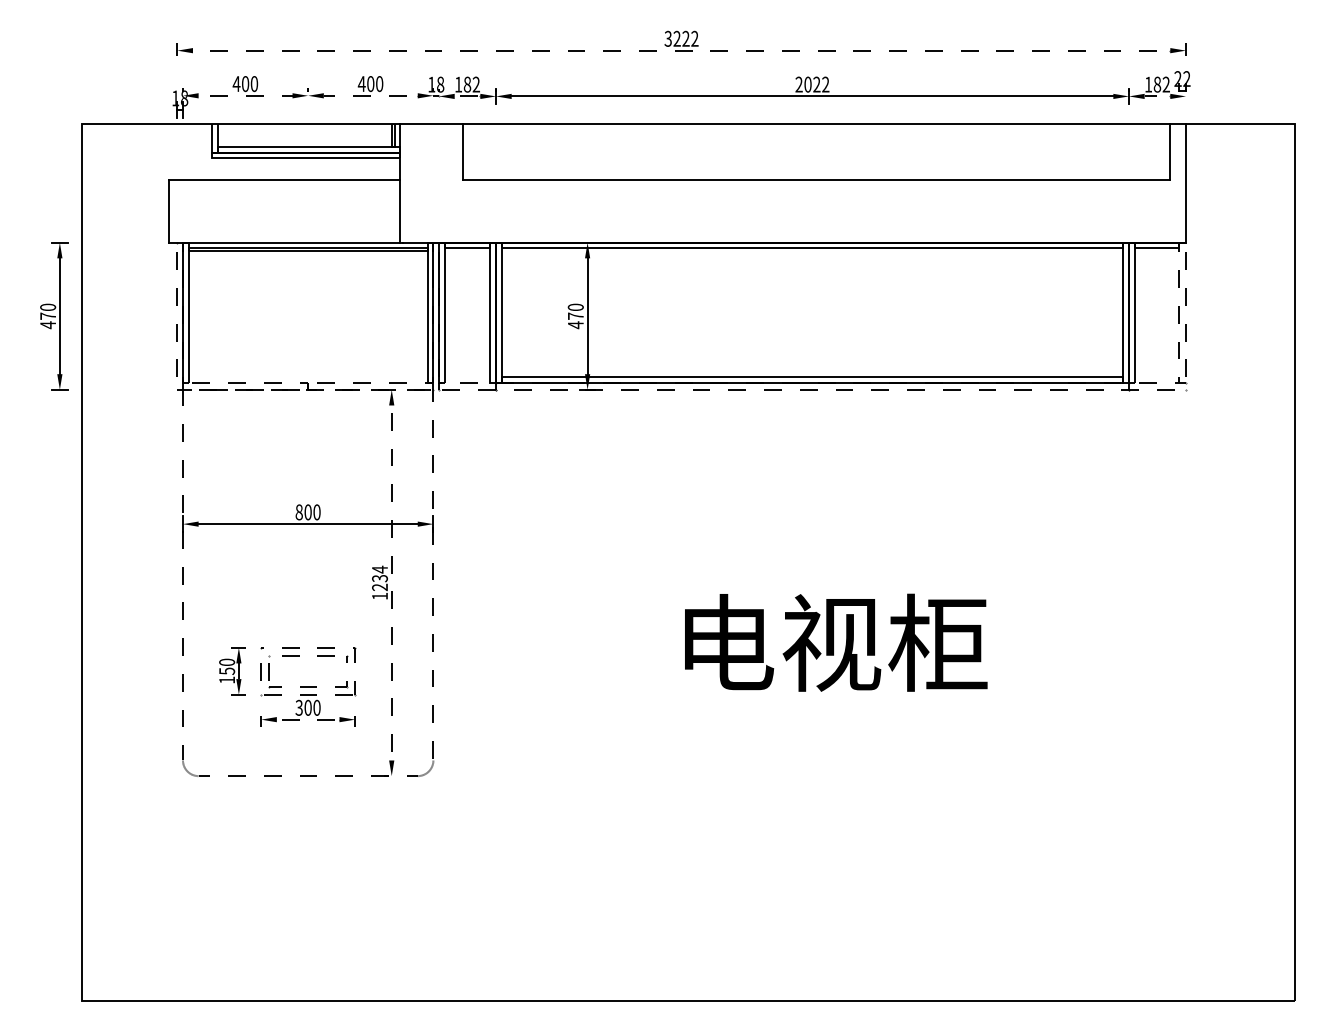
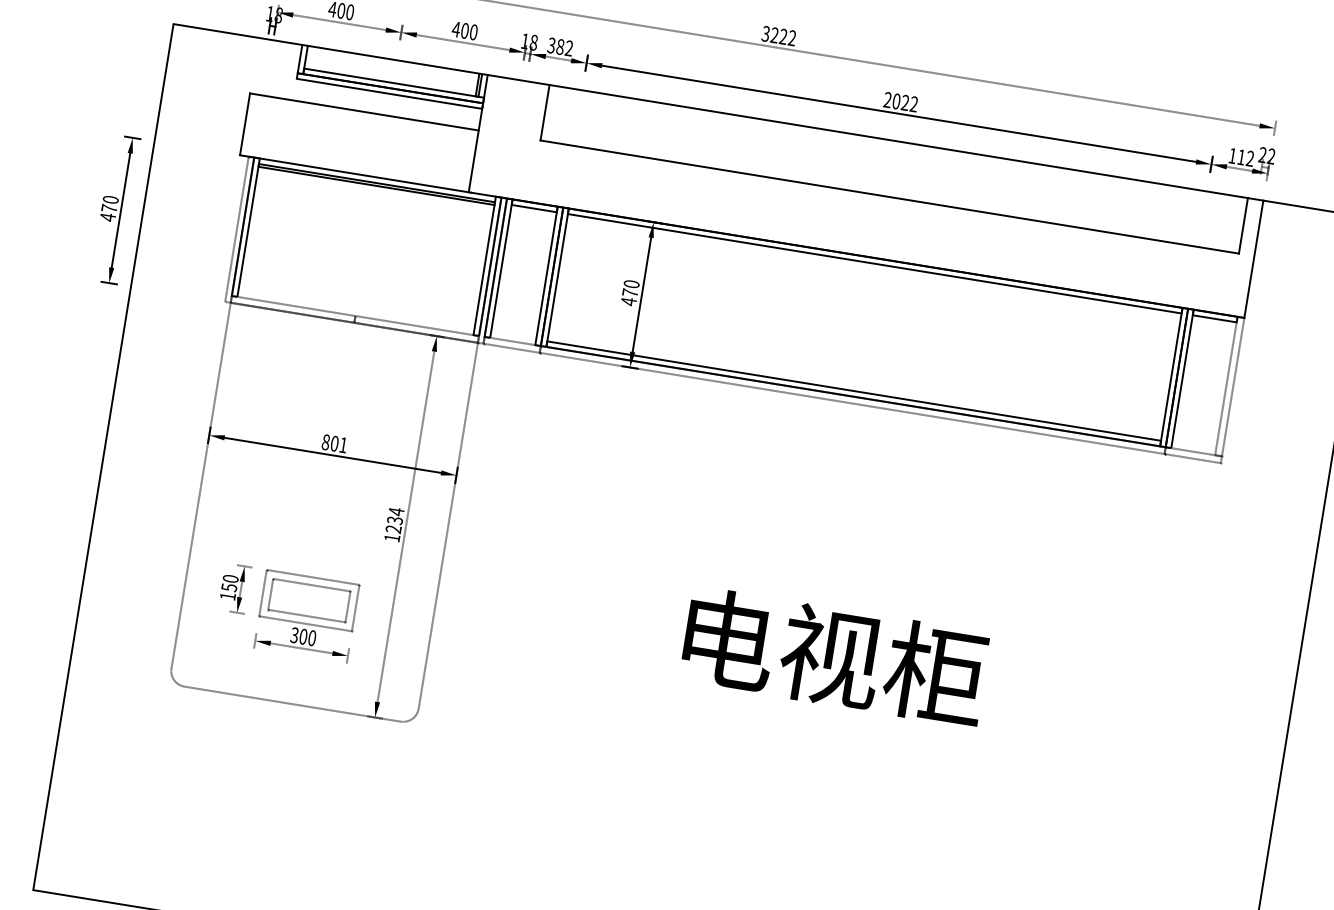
text: (458, 84) -> (551, 45), 182 -> 382
text: (1157, 84) -> (1241, 157), 182 -> 112
text: (316, 512) -> (342, 445), 800 -> 801

